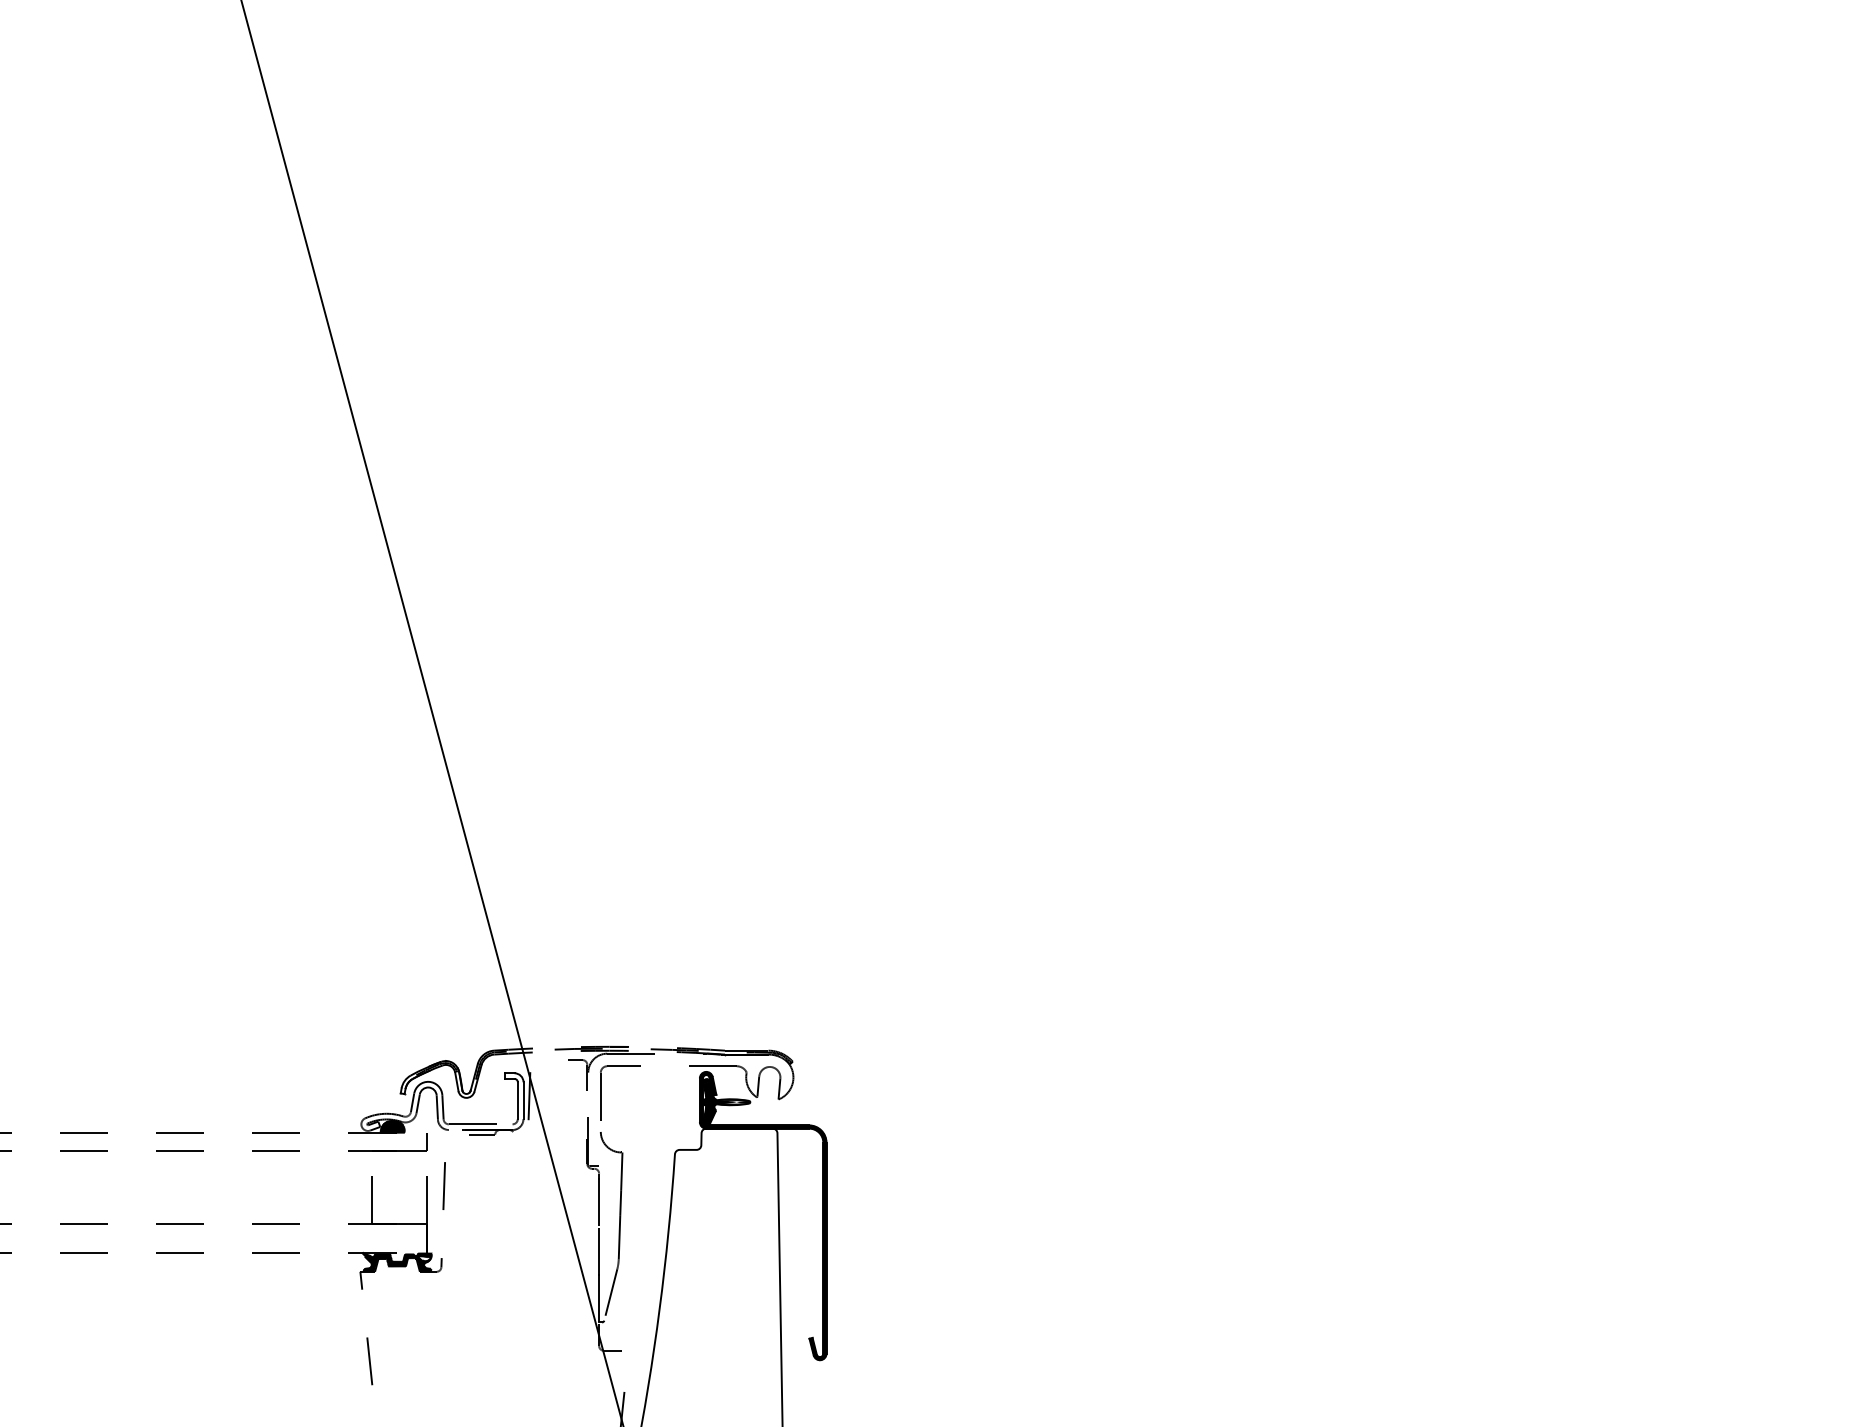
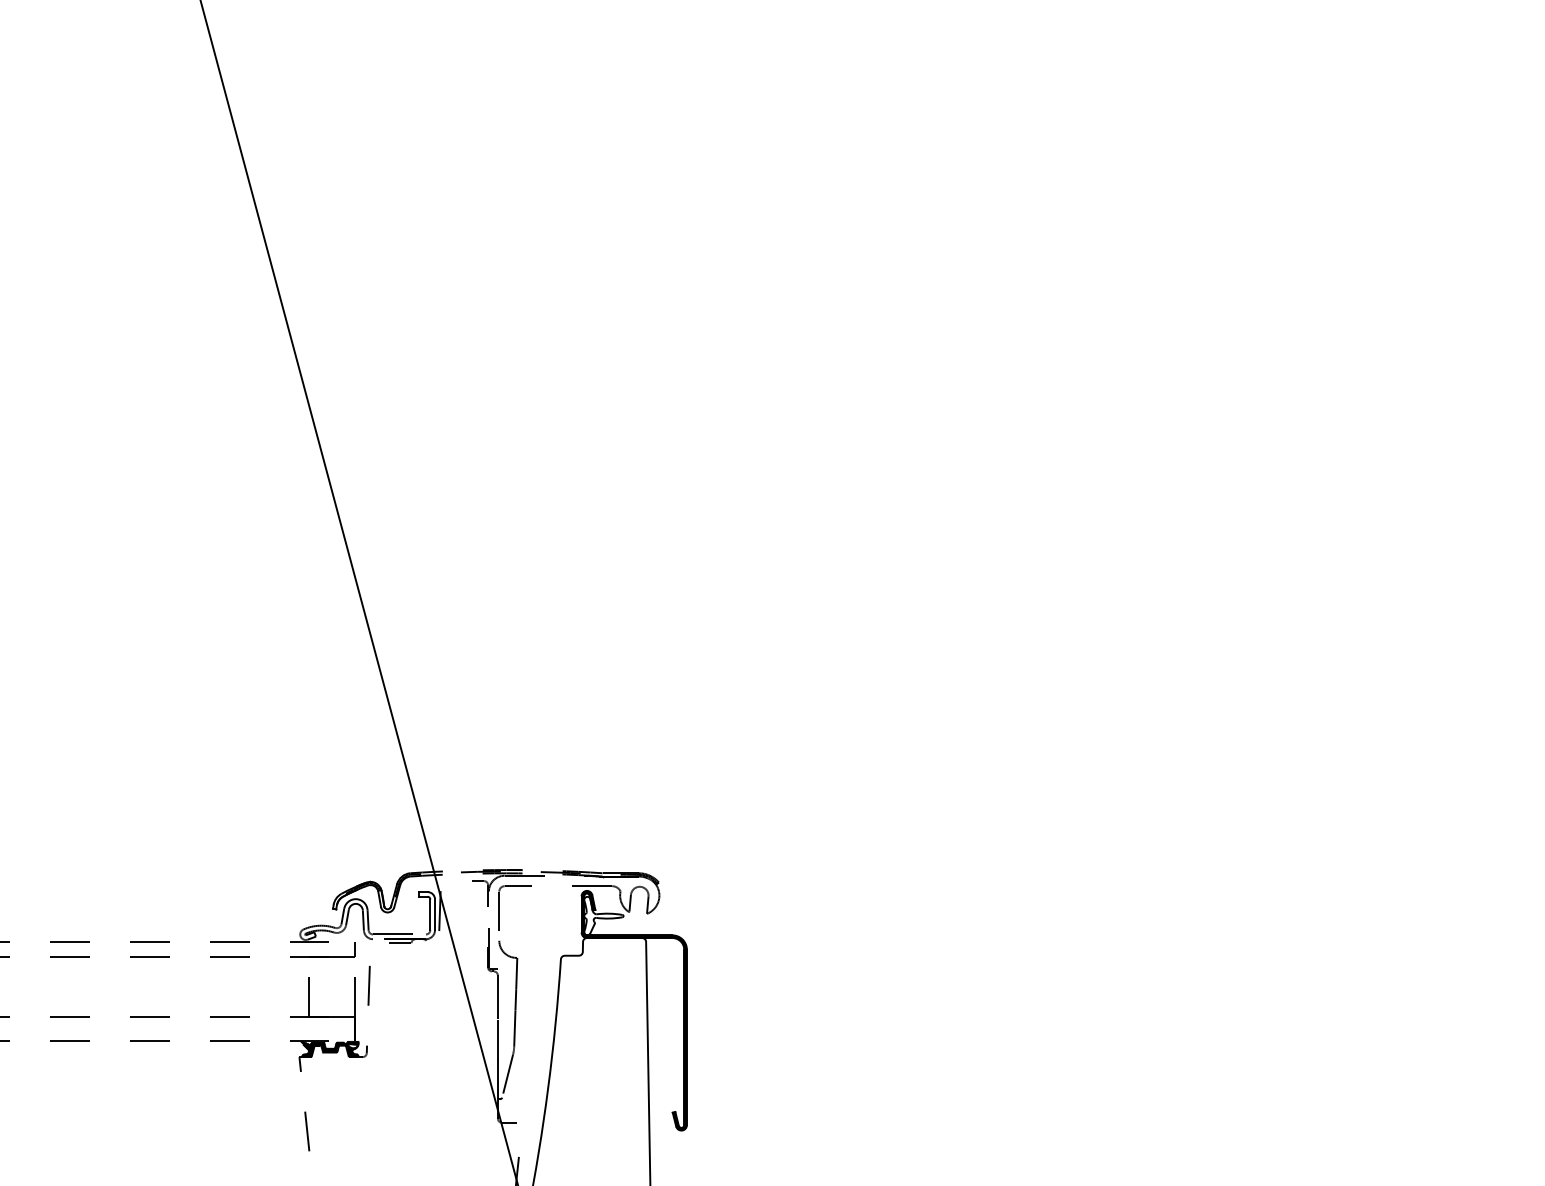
hatch: (726, 1102) -> (603, 916), removed
hatch: (392, 1126) -> (326, 936), removed

